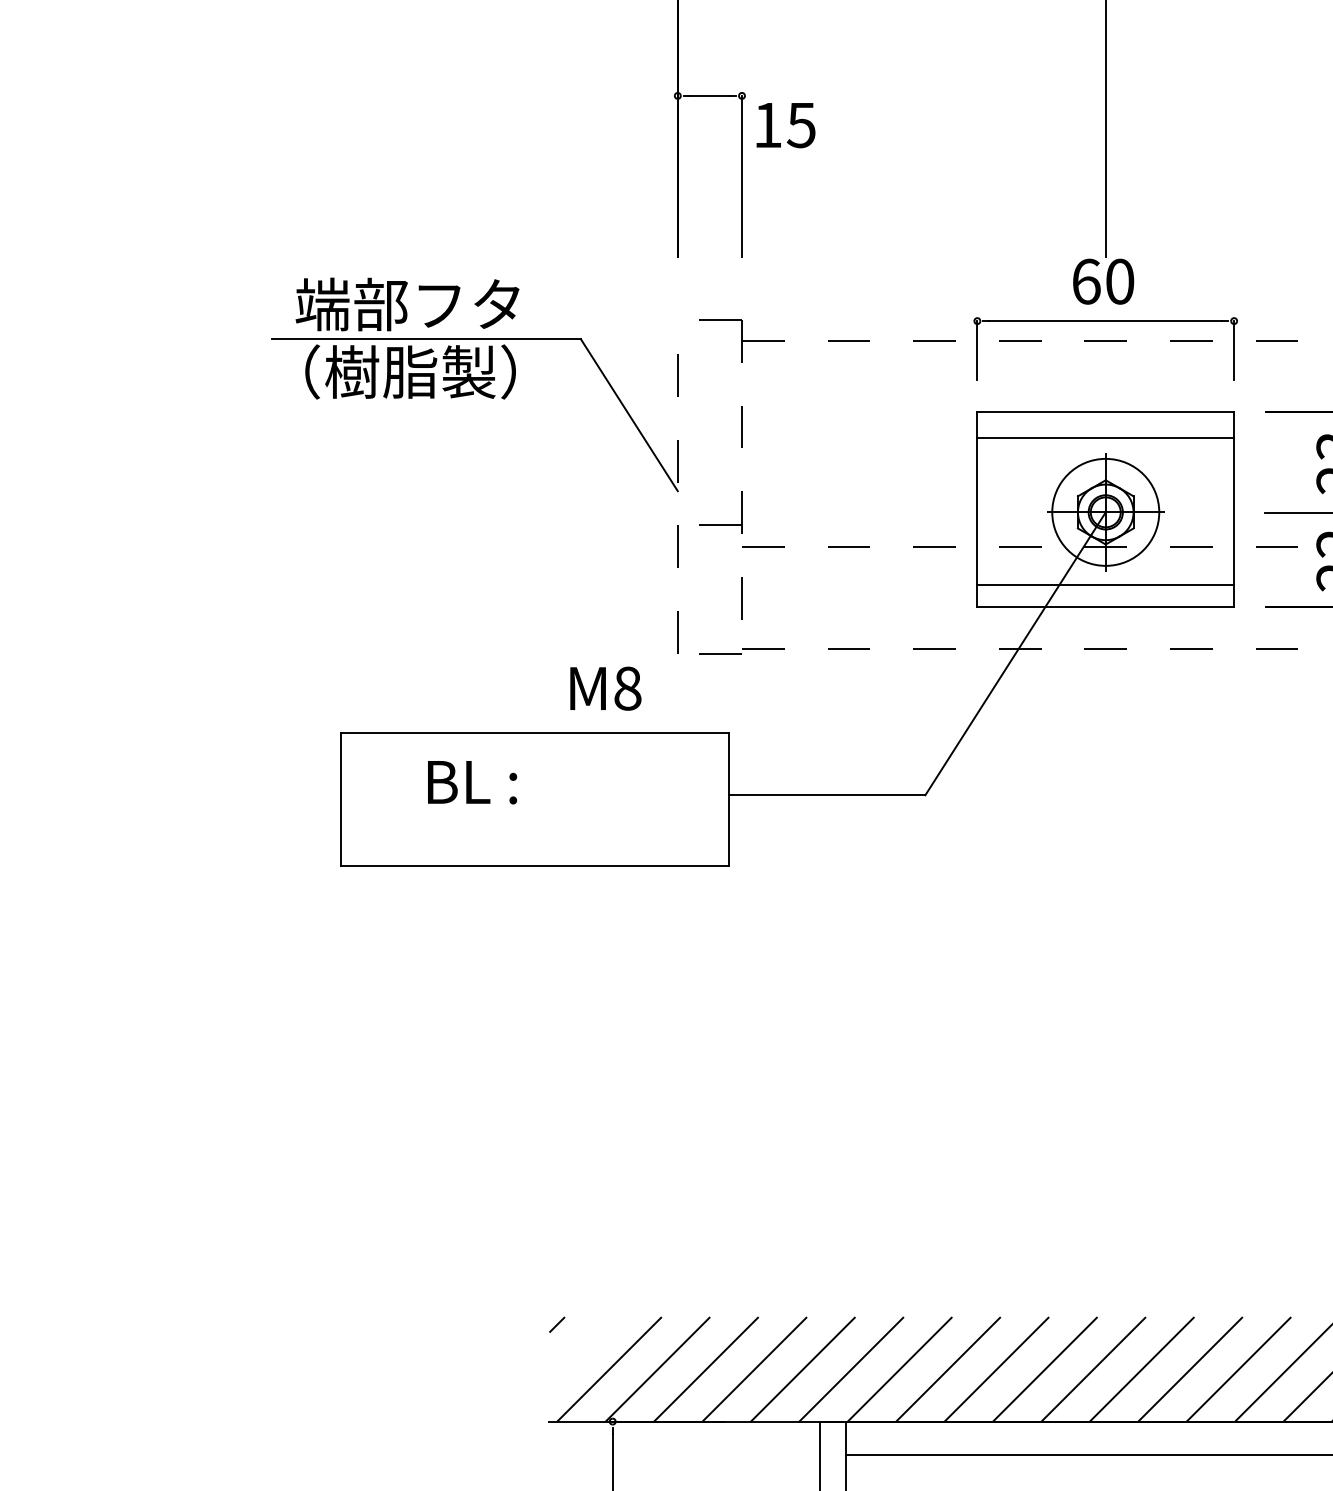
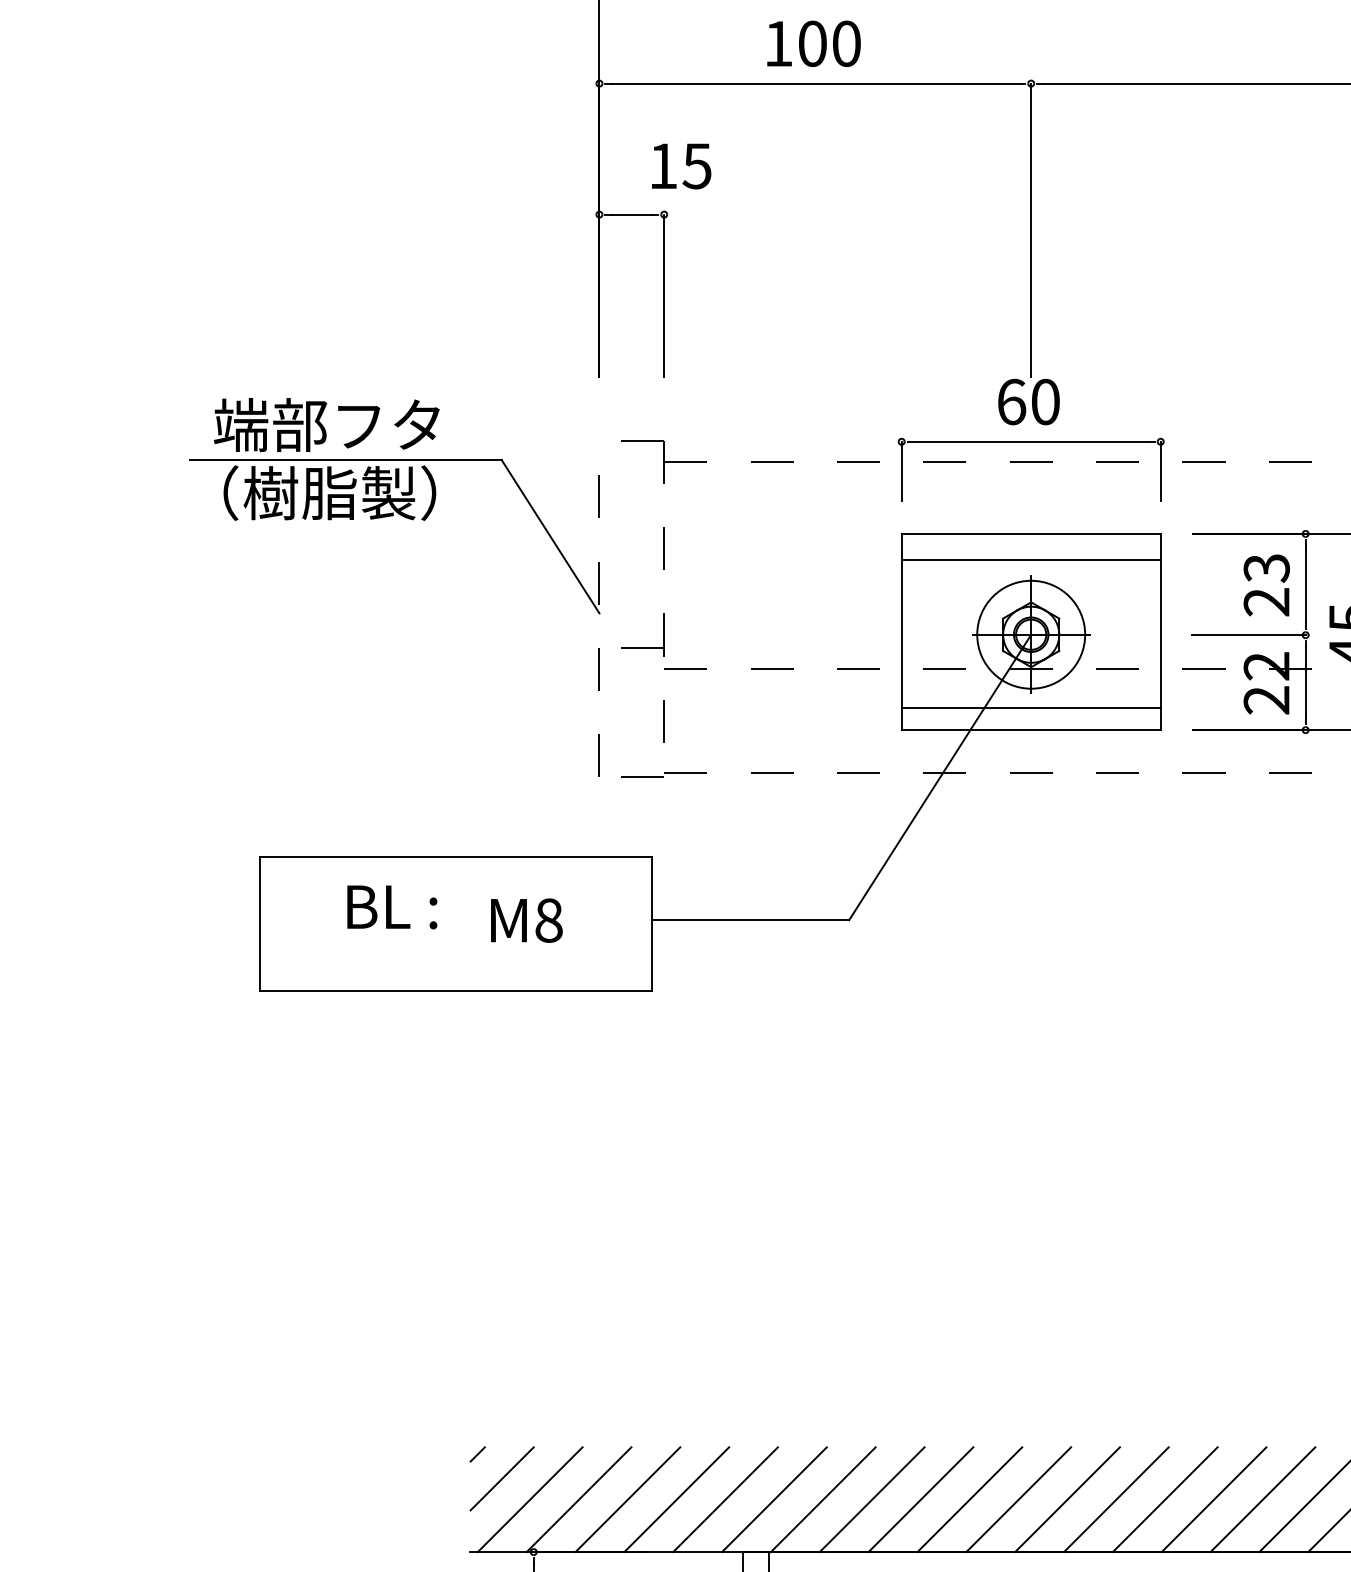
text: (785, 125) -> (681, 166), moved
text: (605, 688) -> (526, 920), moved
line: (580, 1348) -> (501, 1478), added

